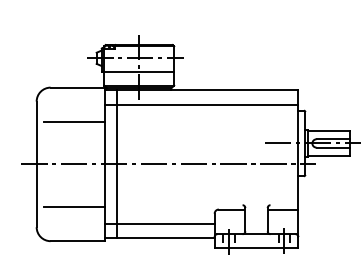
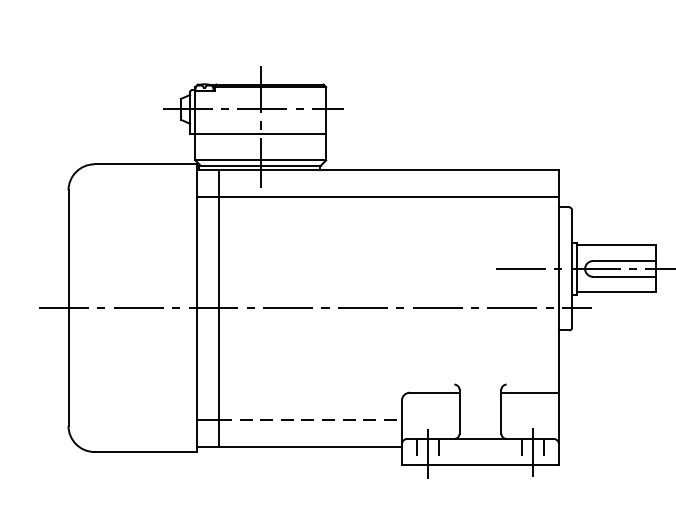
line: (74, 121) -> (139, 227), removed
line: (74, 206) -> (139, 387), removed
line: (165, 223) -> (309, 418), solid -> dashed

